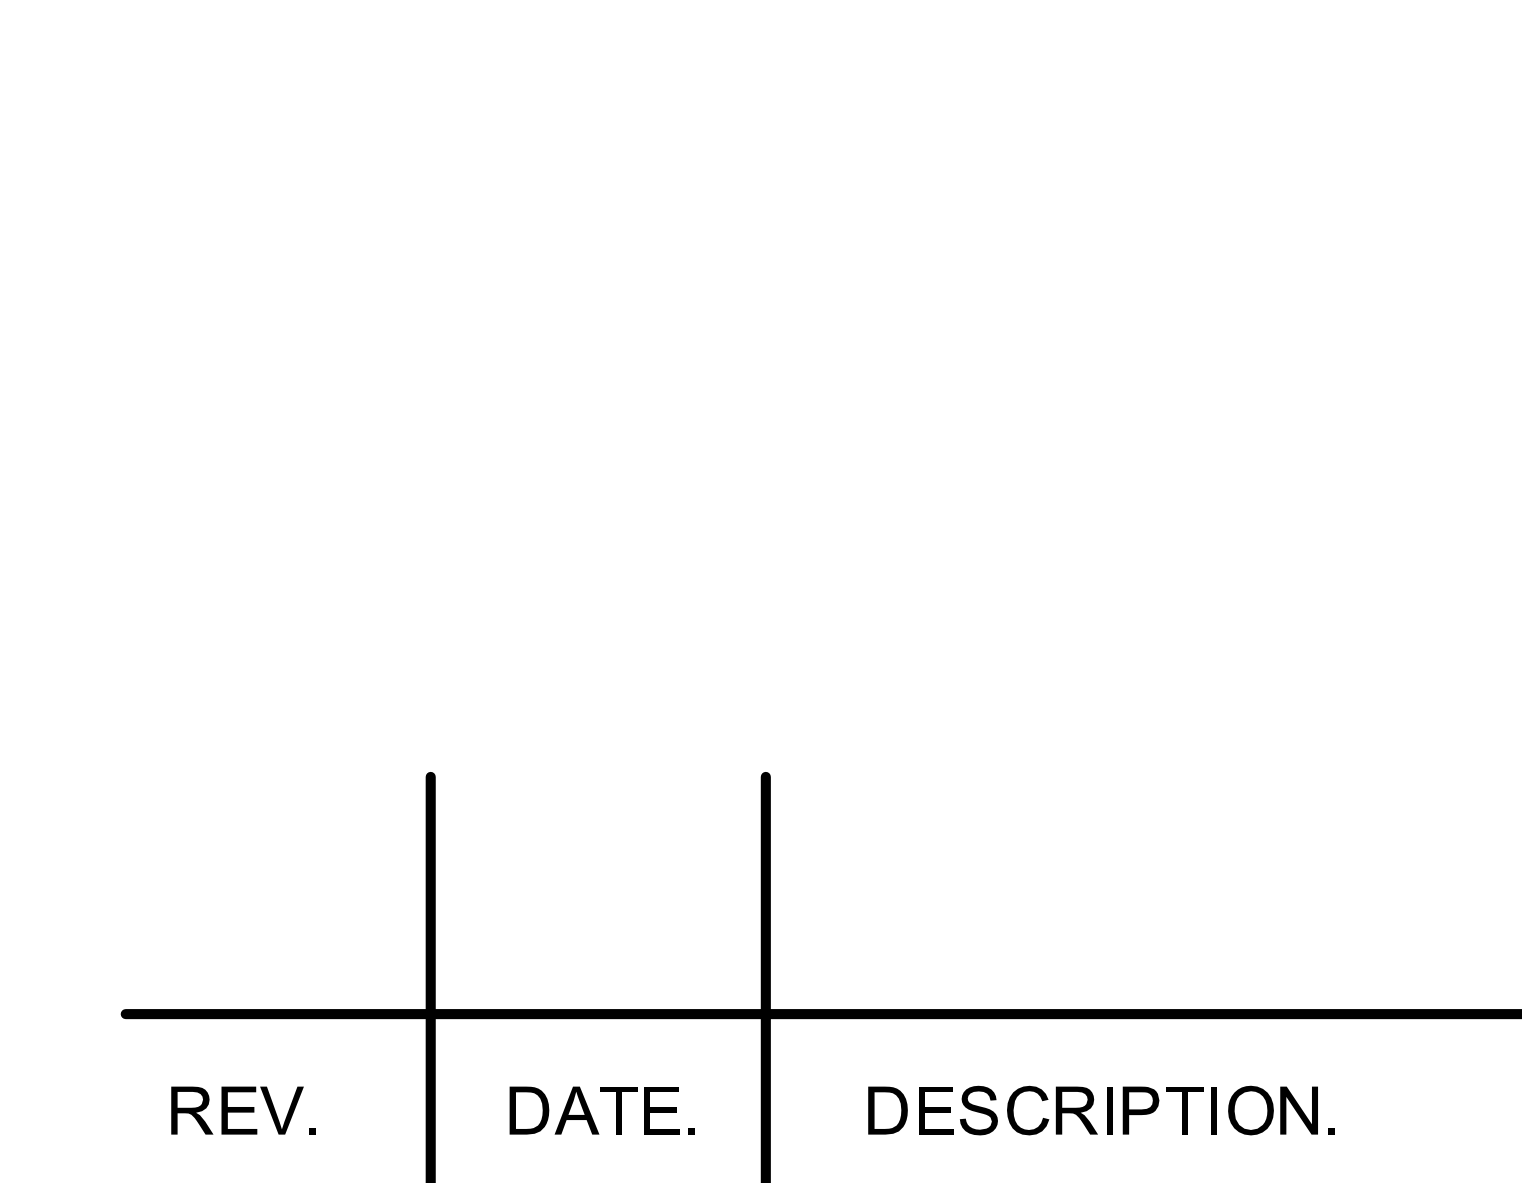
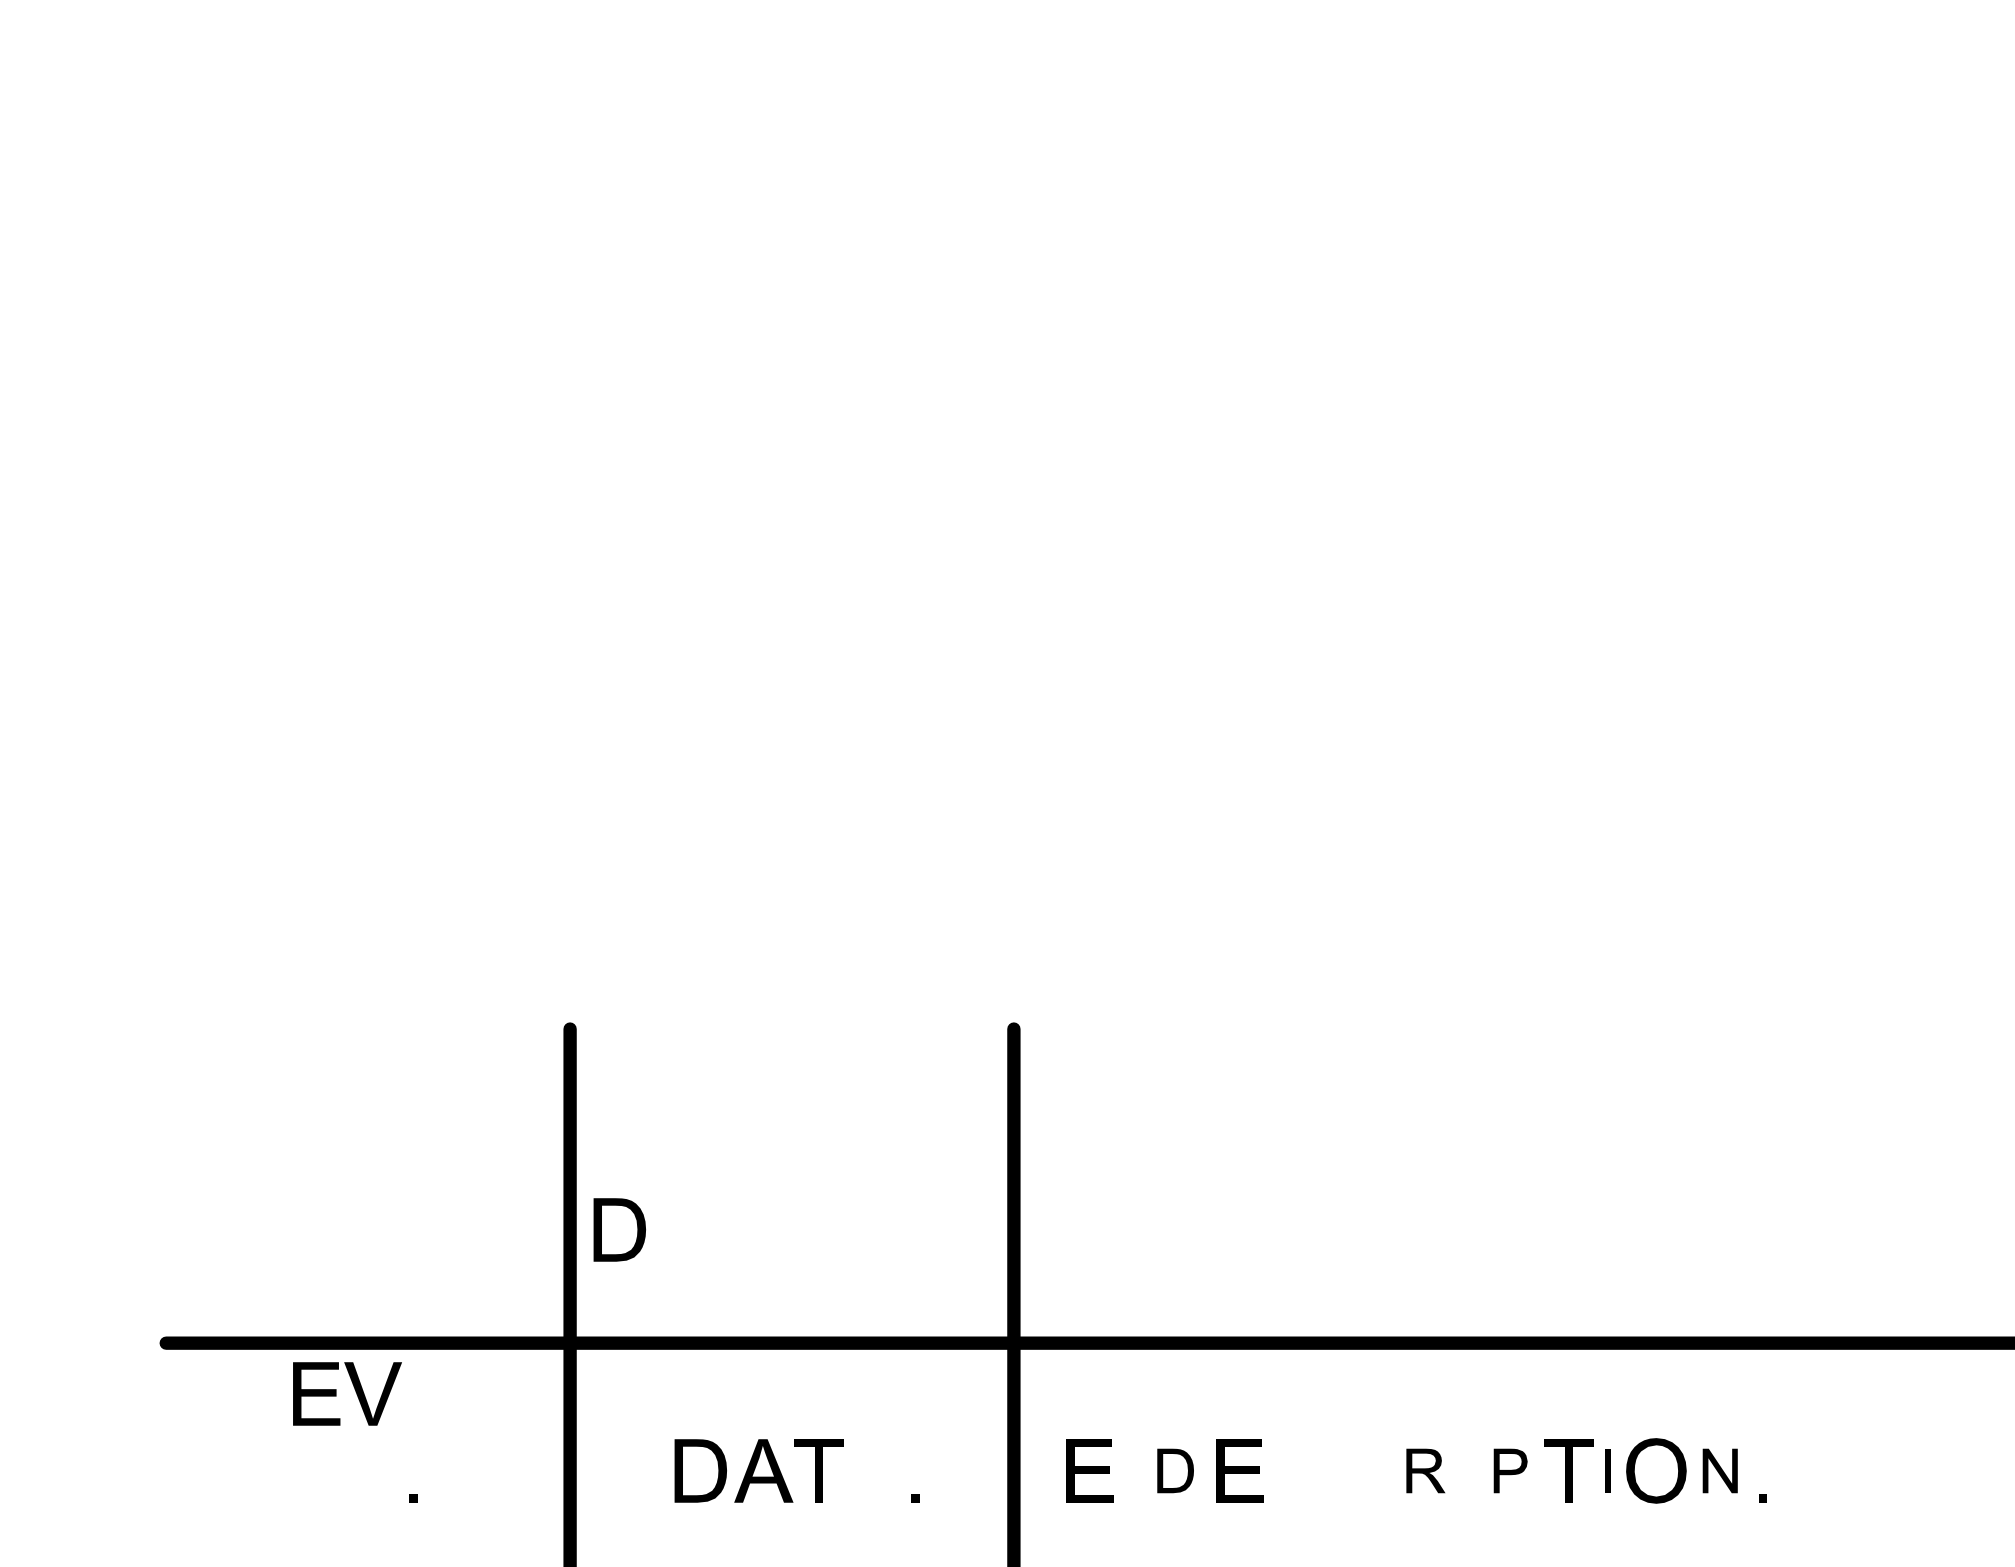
part: (468, 928) -> (619, 1229), added
part: (267, 1107) -> (354, 1389), moved
part: (192, 1110) -> (254, 1470), removed
fill: (661, 1110) -> (875, 1470), removed
part: (822, 1110) -> (1089, 1470), added
part: (887, 1110) -> (1175, 1470), size x0.7
fill: (978, 1110) -> (1295, 1470), removed
fill: (1028, 1110) -> (1361, 1470), removed
part: (1076, 1110) -> (1425, 1470), size x0.7
fill: (1109, 1110) -> (1469, 1470), removed
part: (1140, 1110) -> (1510, 1470), size x0.7
part: (1214, 1110) -> (1607, 1470), size x0.7
part: (1299, 1110) -> (1720, 1470), size x0.7

